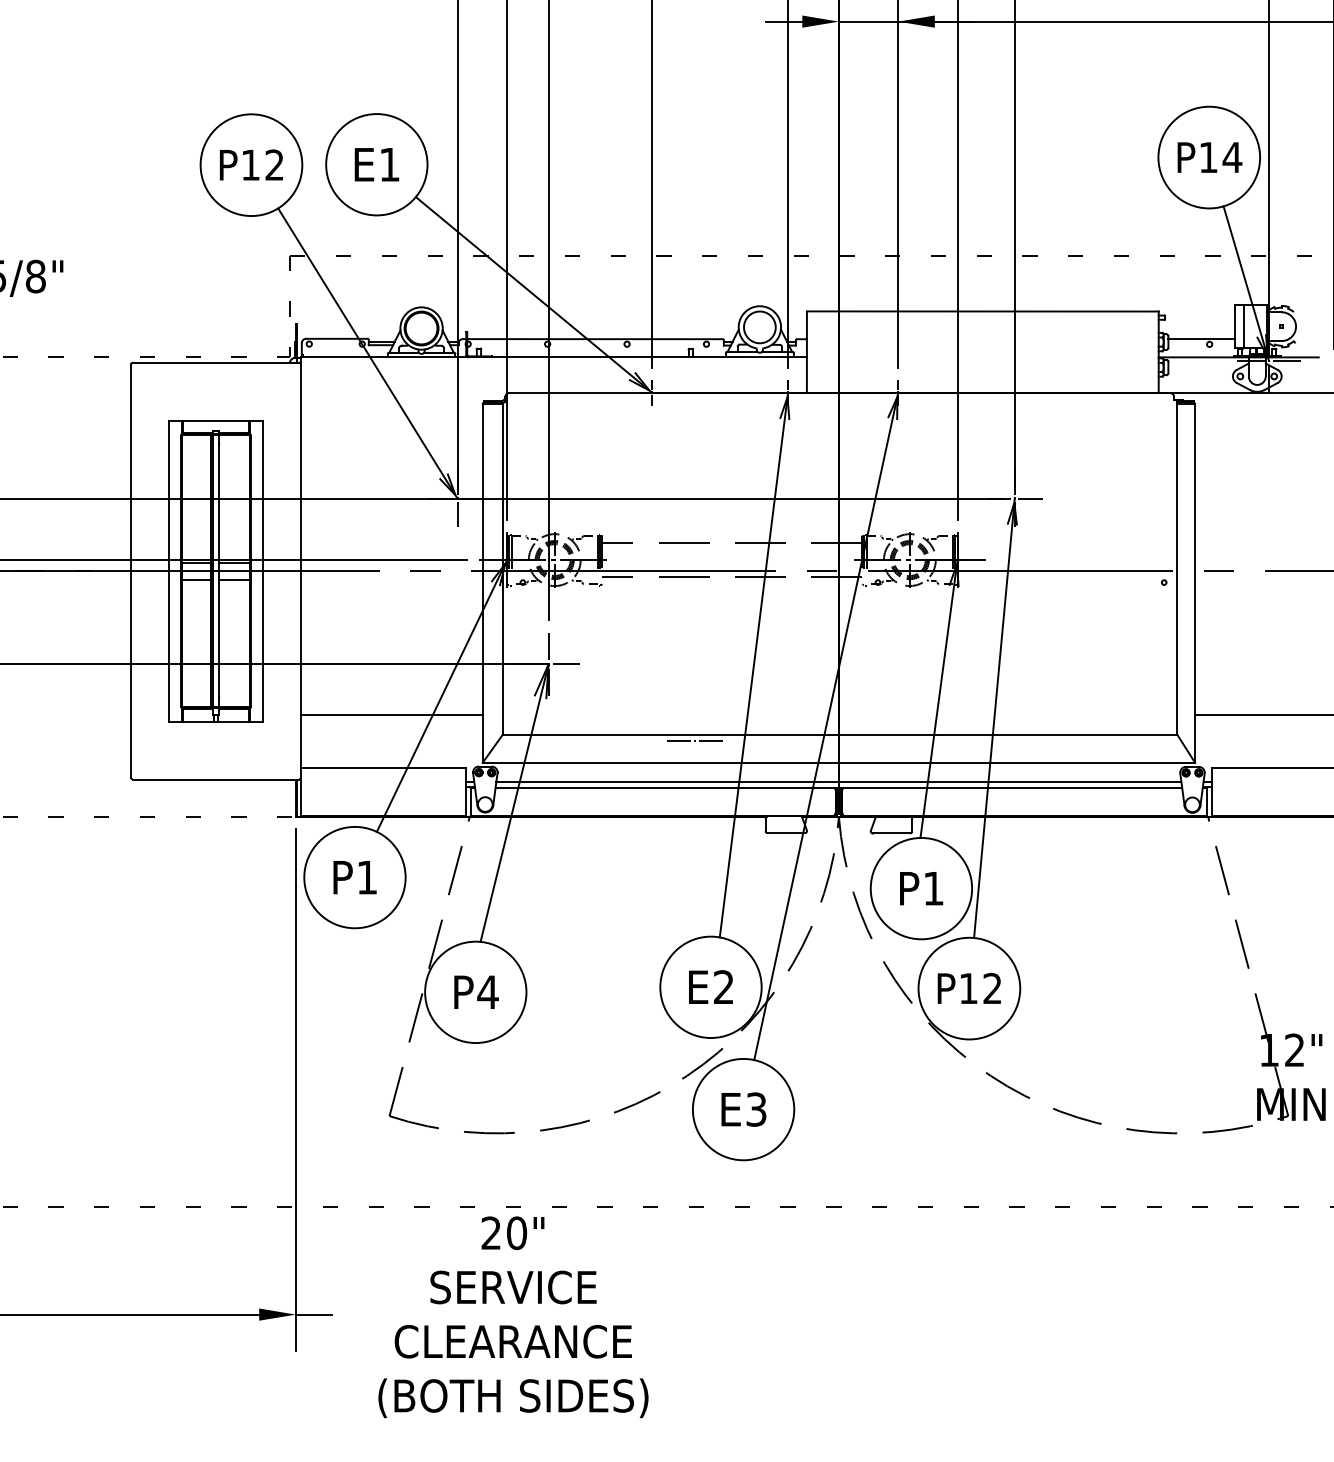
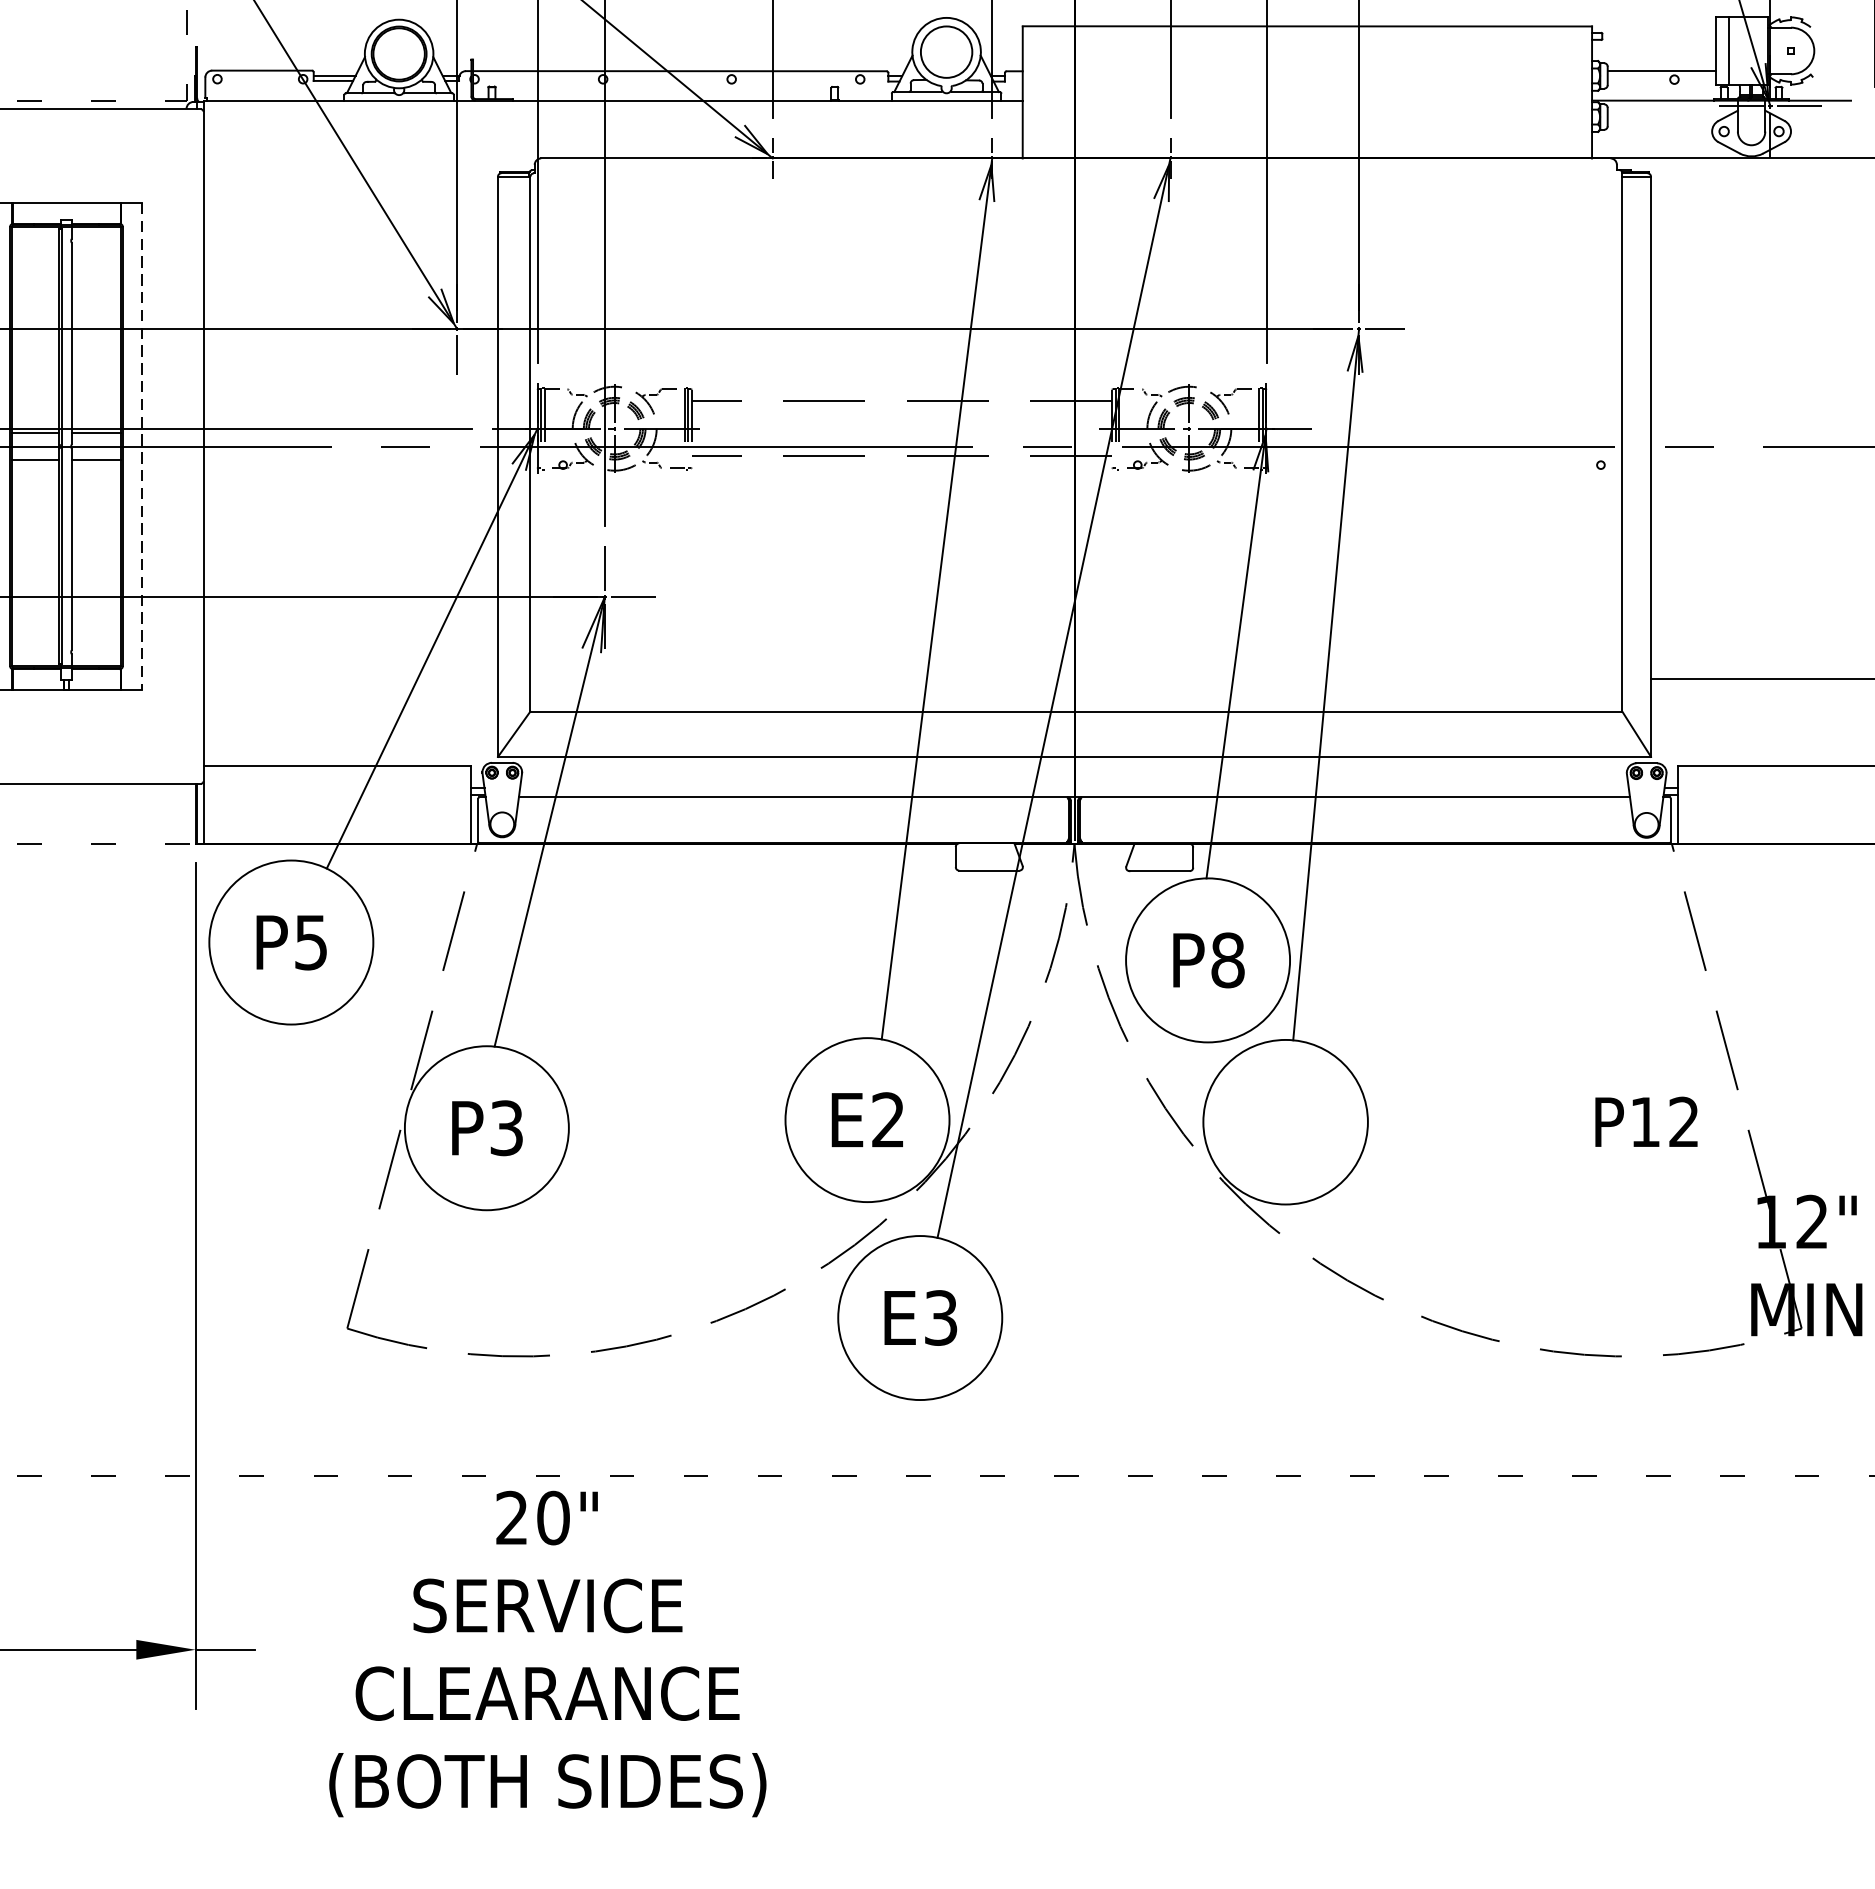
line: (262, 571) -> (141, 447), solid -> dashed
line: (391, 714) -> (350, 678), removed
line: (694, 740) -> (840, 720), removed
line: (838, 782) -> (1073, 788), removed
text: (366, 877) -> (310, 942), P1 -> P5
text: (933, 888) -> (1227, 960), P1 -> P8
text: (968, 987) -> (1645, 1120), moved
text: (487, 992) -> (505, 1128), P4 -> P3

